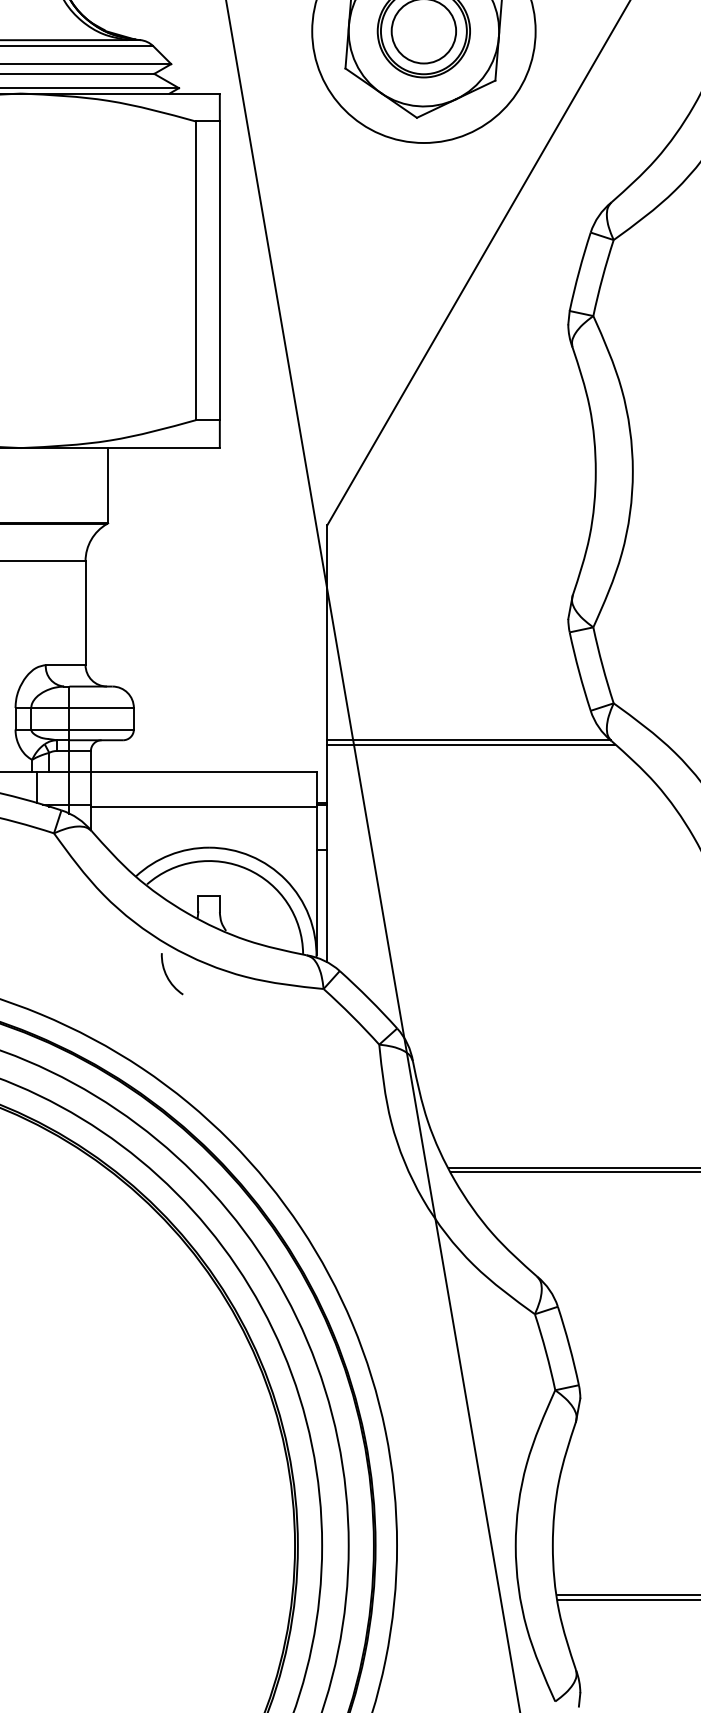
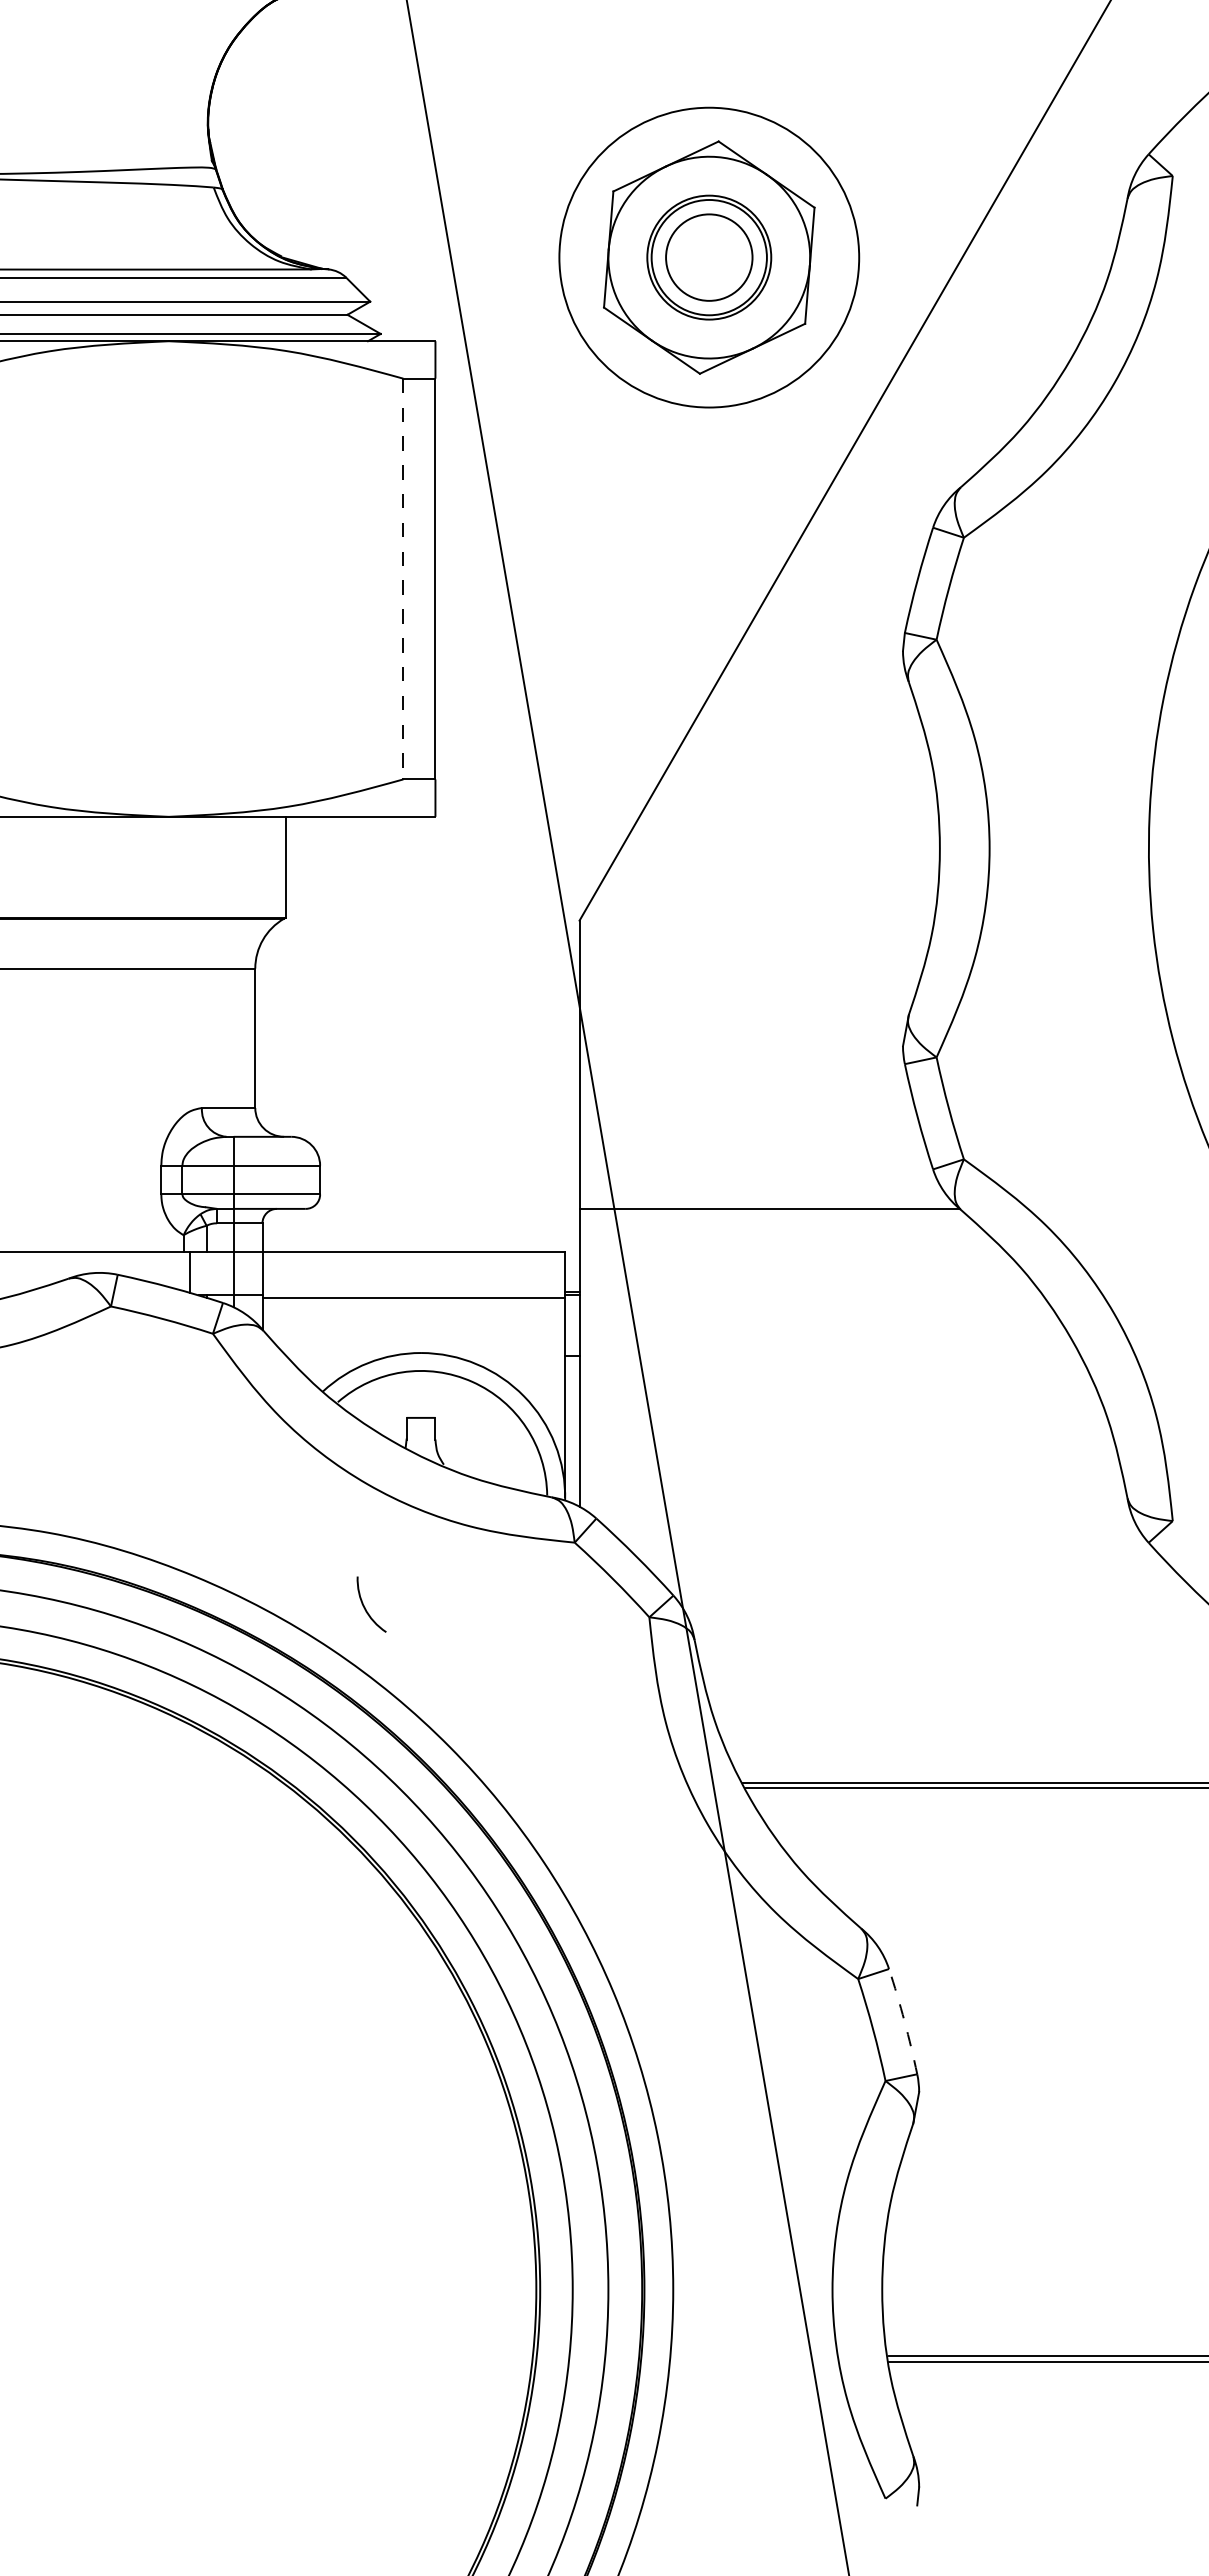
line: (196, 271) -> (403, 579), solid -> dashed
line: (471, 744) -> (772, 1214), removed
arc: (167, 976) -> (365, 1607), moved
arc: (569, 1345) -> (904, 2021), solid -> dashed

